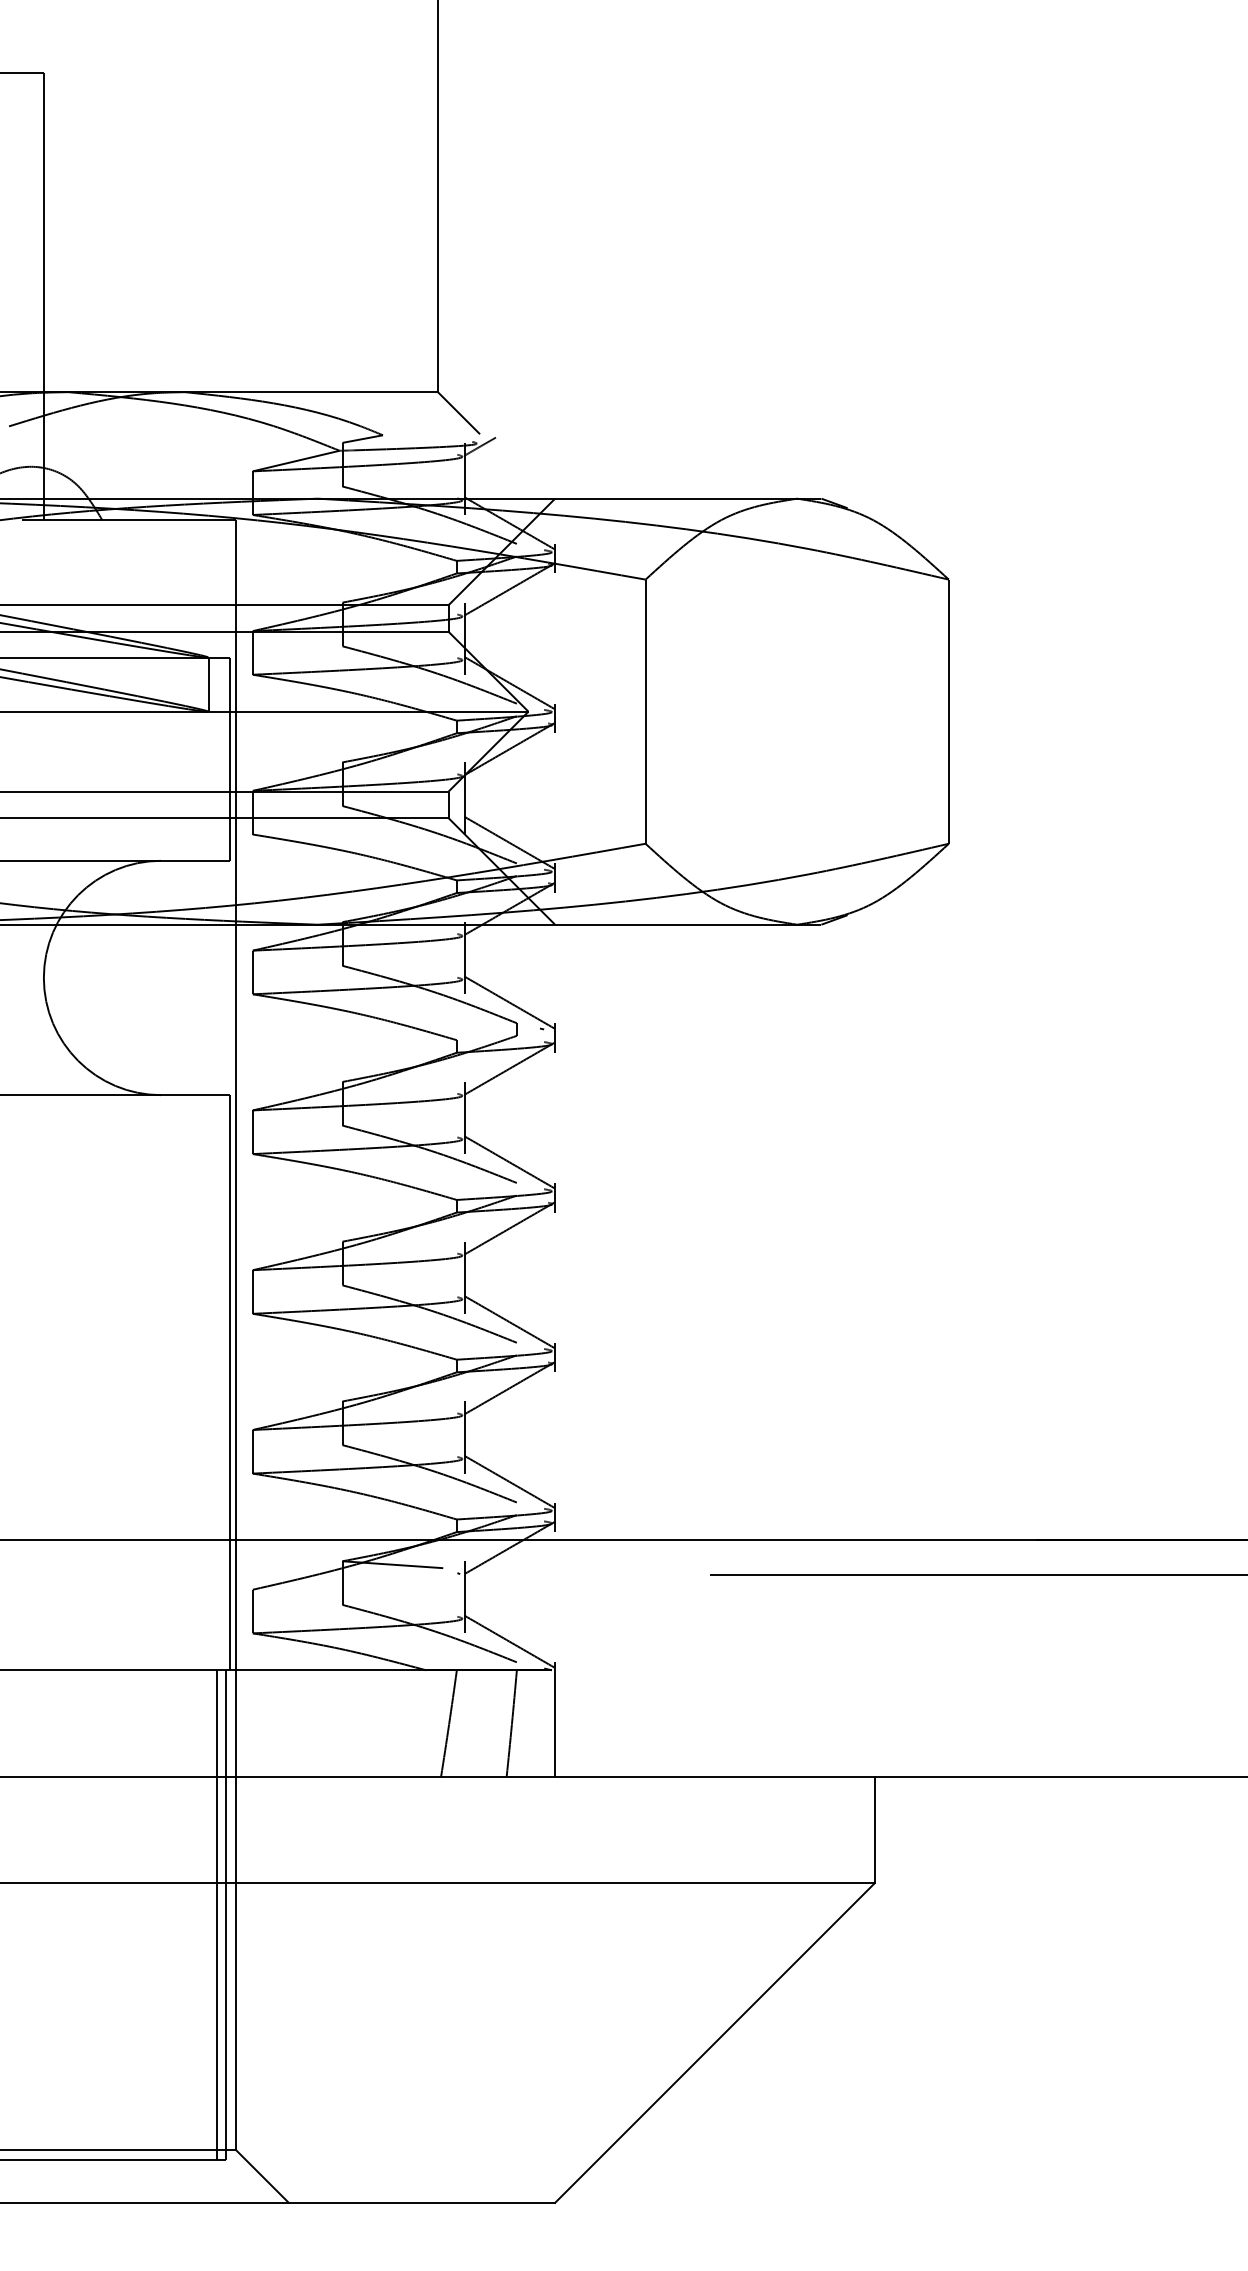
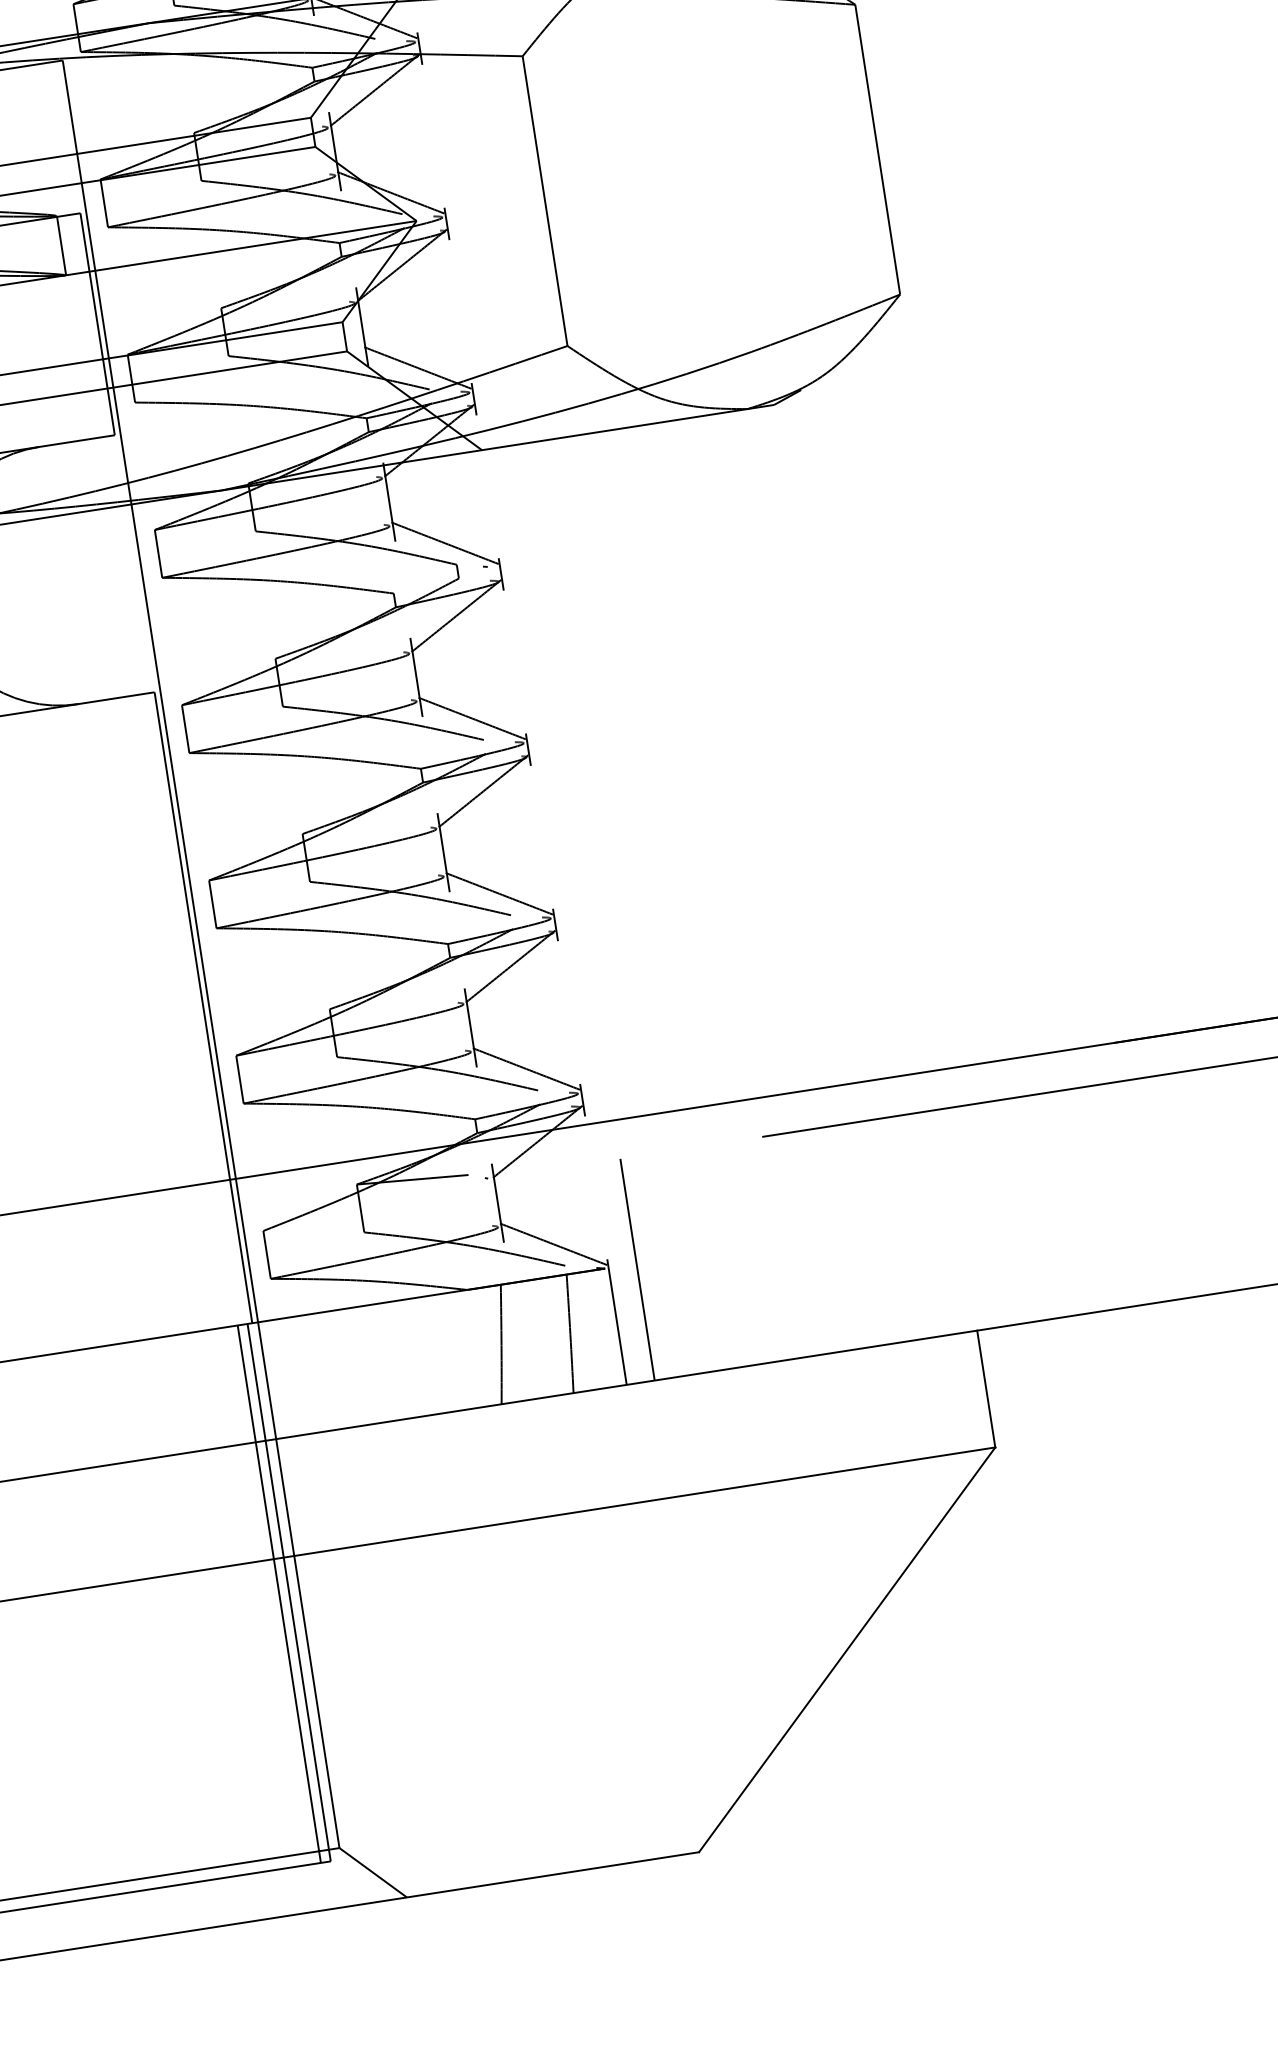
line: (580, 1675) -> (637, 1269), added

